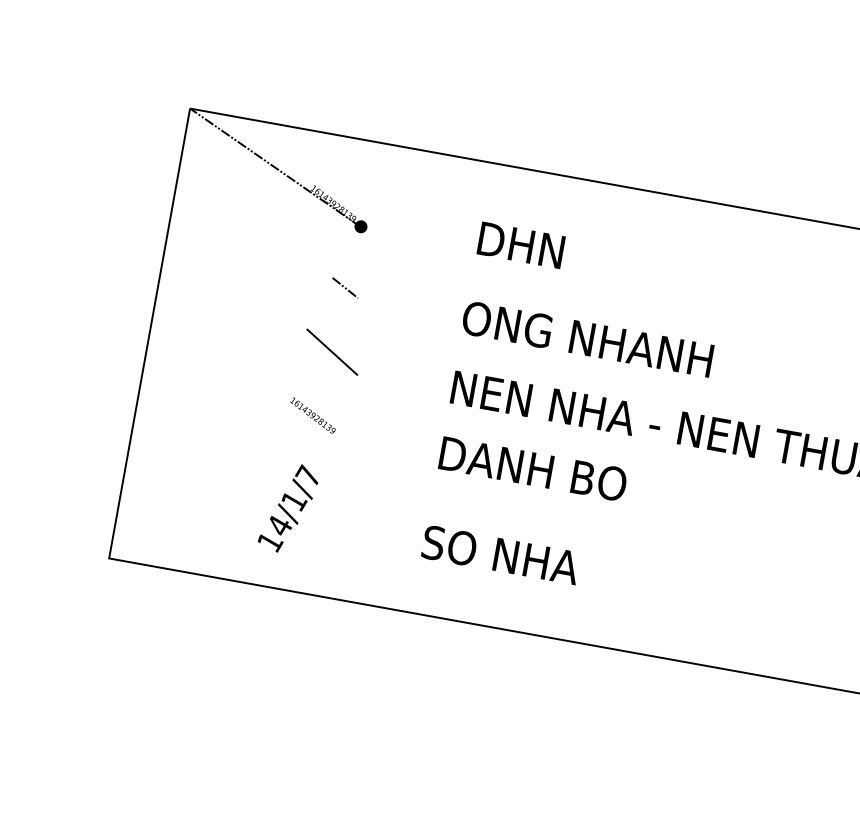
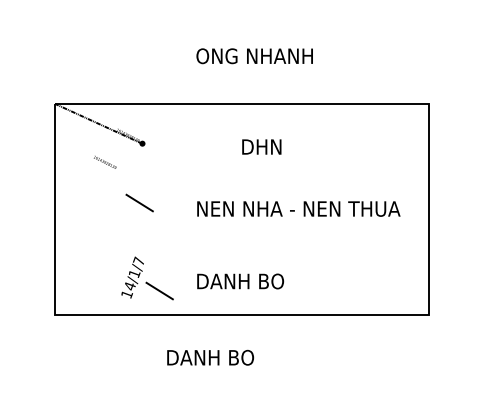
text: (520, 244) -> (261, 146), moved
line: (345, 287) -> (140, 172), removed
text: (587, 339) -> (254, 56), moved
text: (313, 415) -> (105, 162), moved
text: (533, 468) -> (210, 357), moved
line: (340, 546) -> (159, 290), added
text: (517, 558) -> (240, 281), SO NHA -> DANH BO

